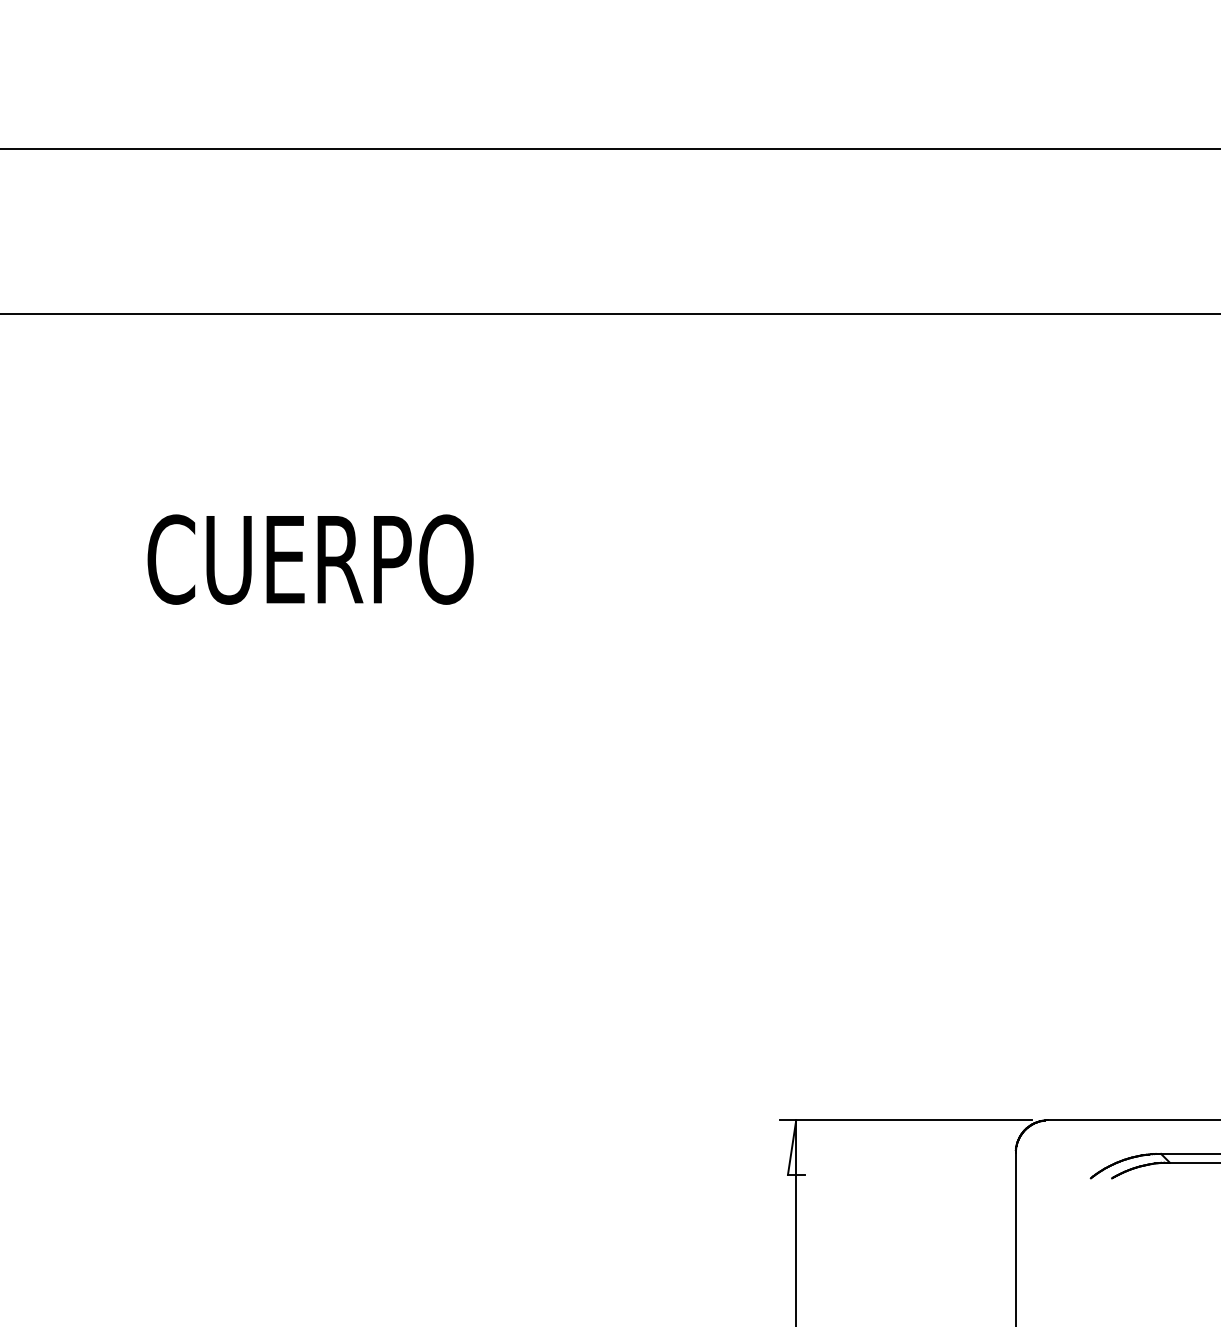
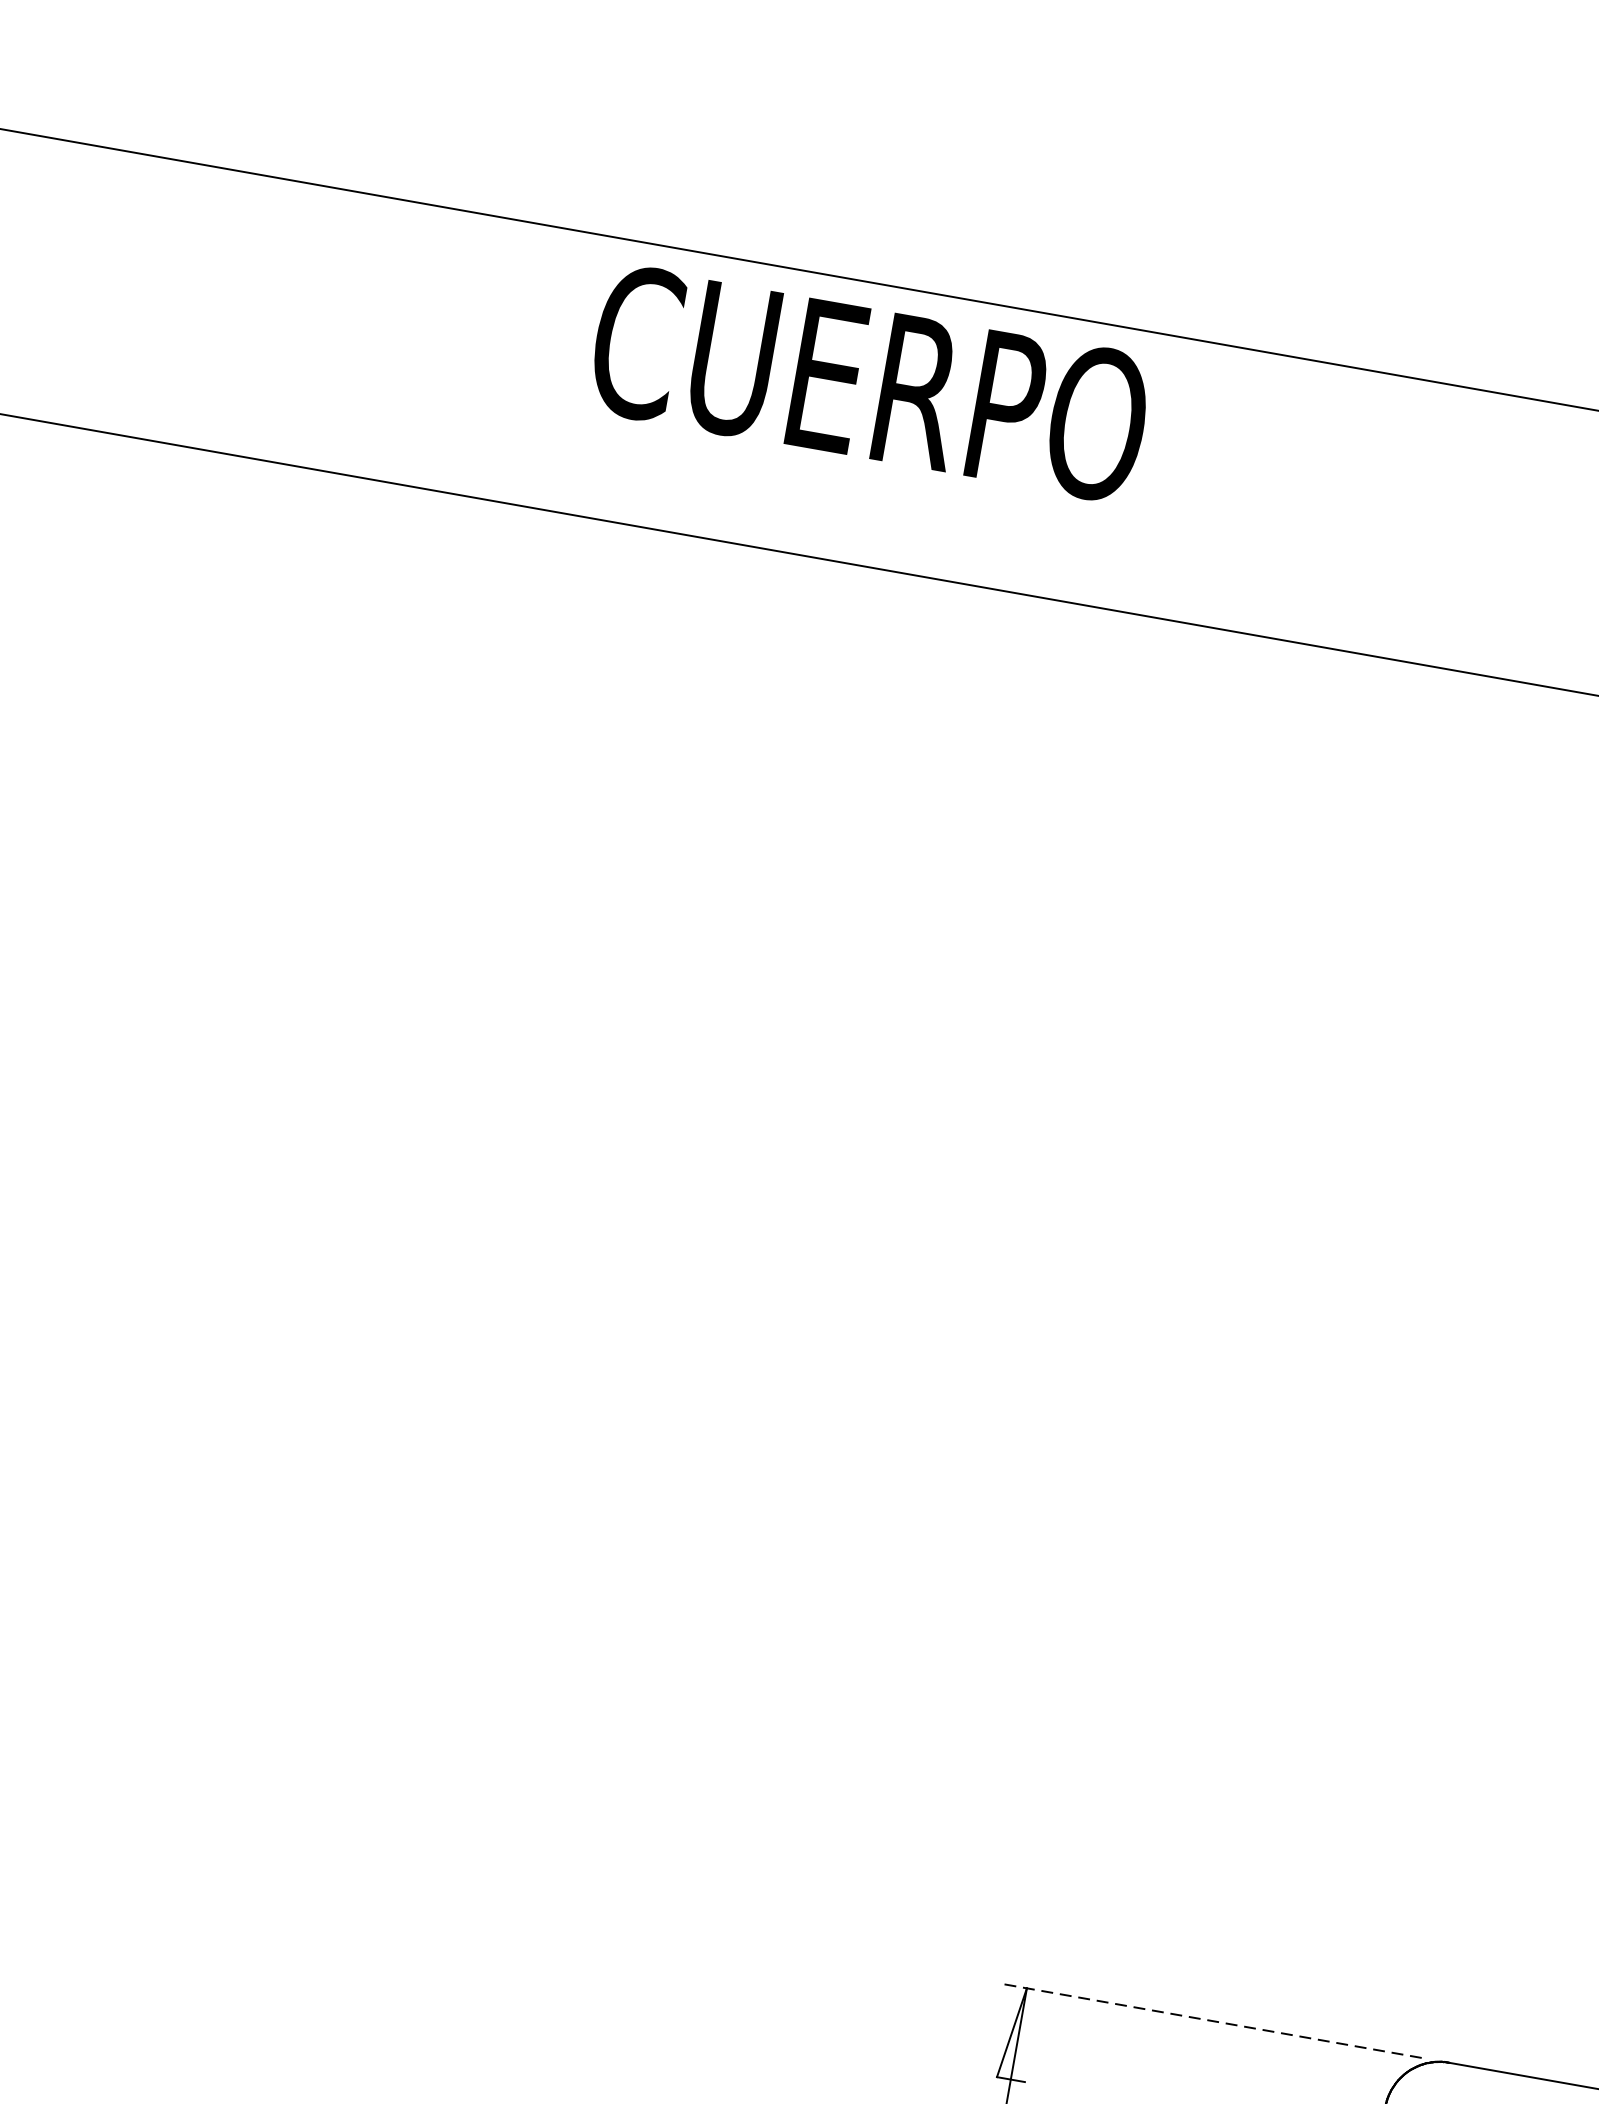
text: (310, 559) -> (869, 383), moved
line: (905, 1120) -> (1210, 2020), solid -> dashed

